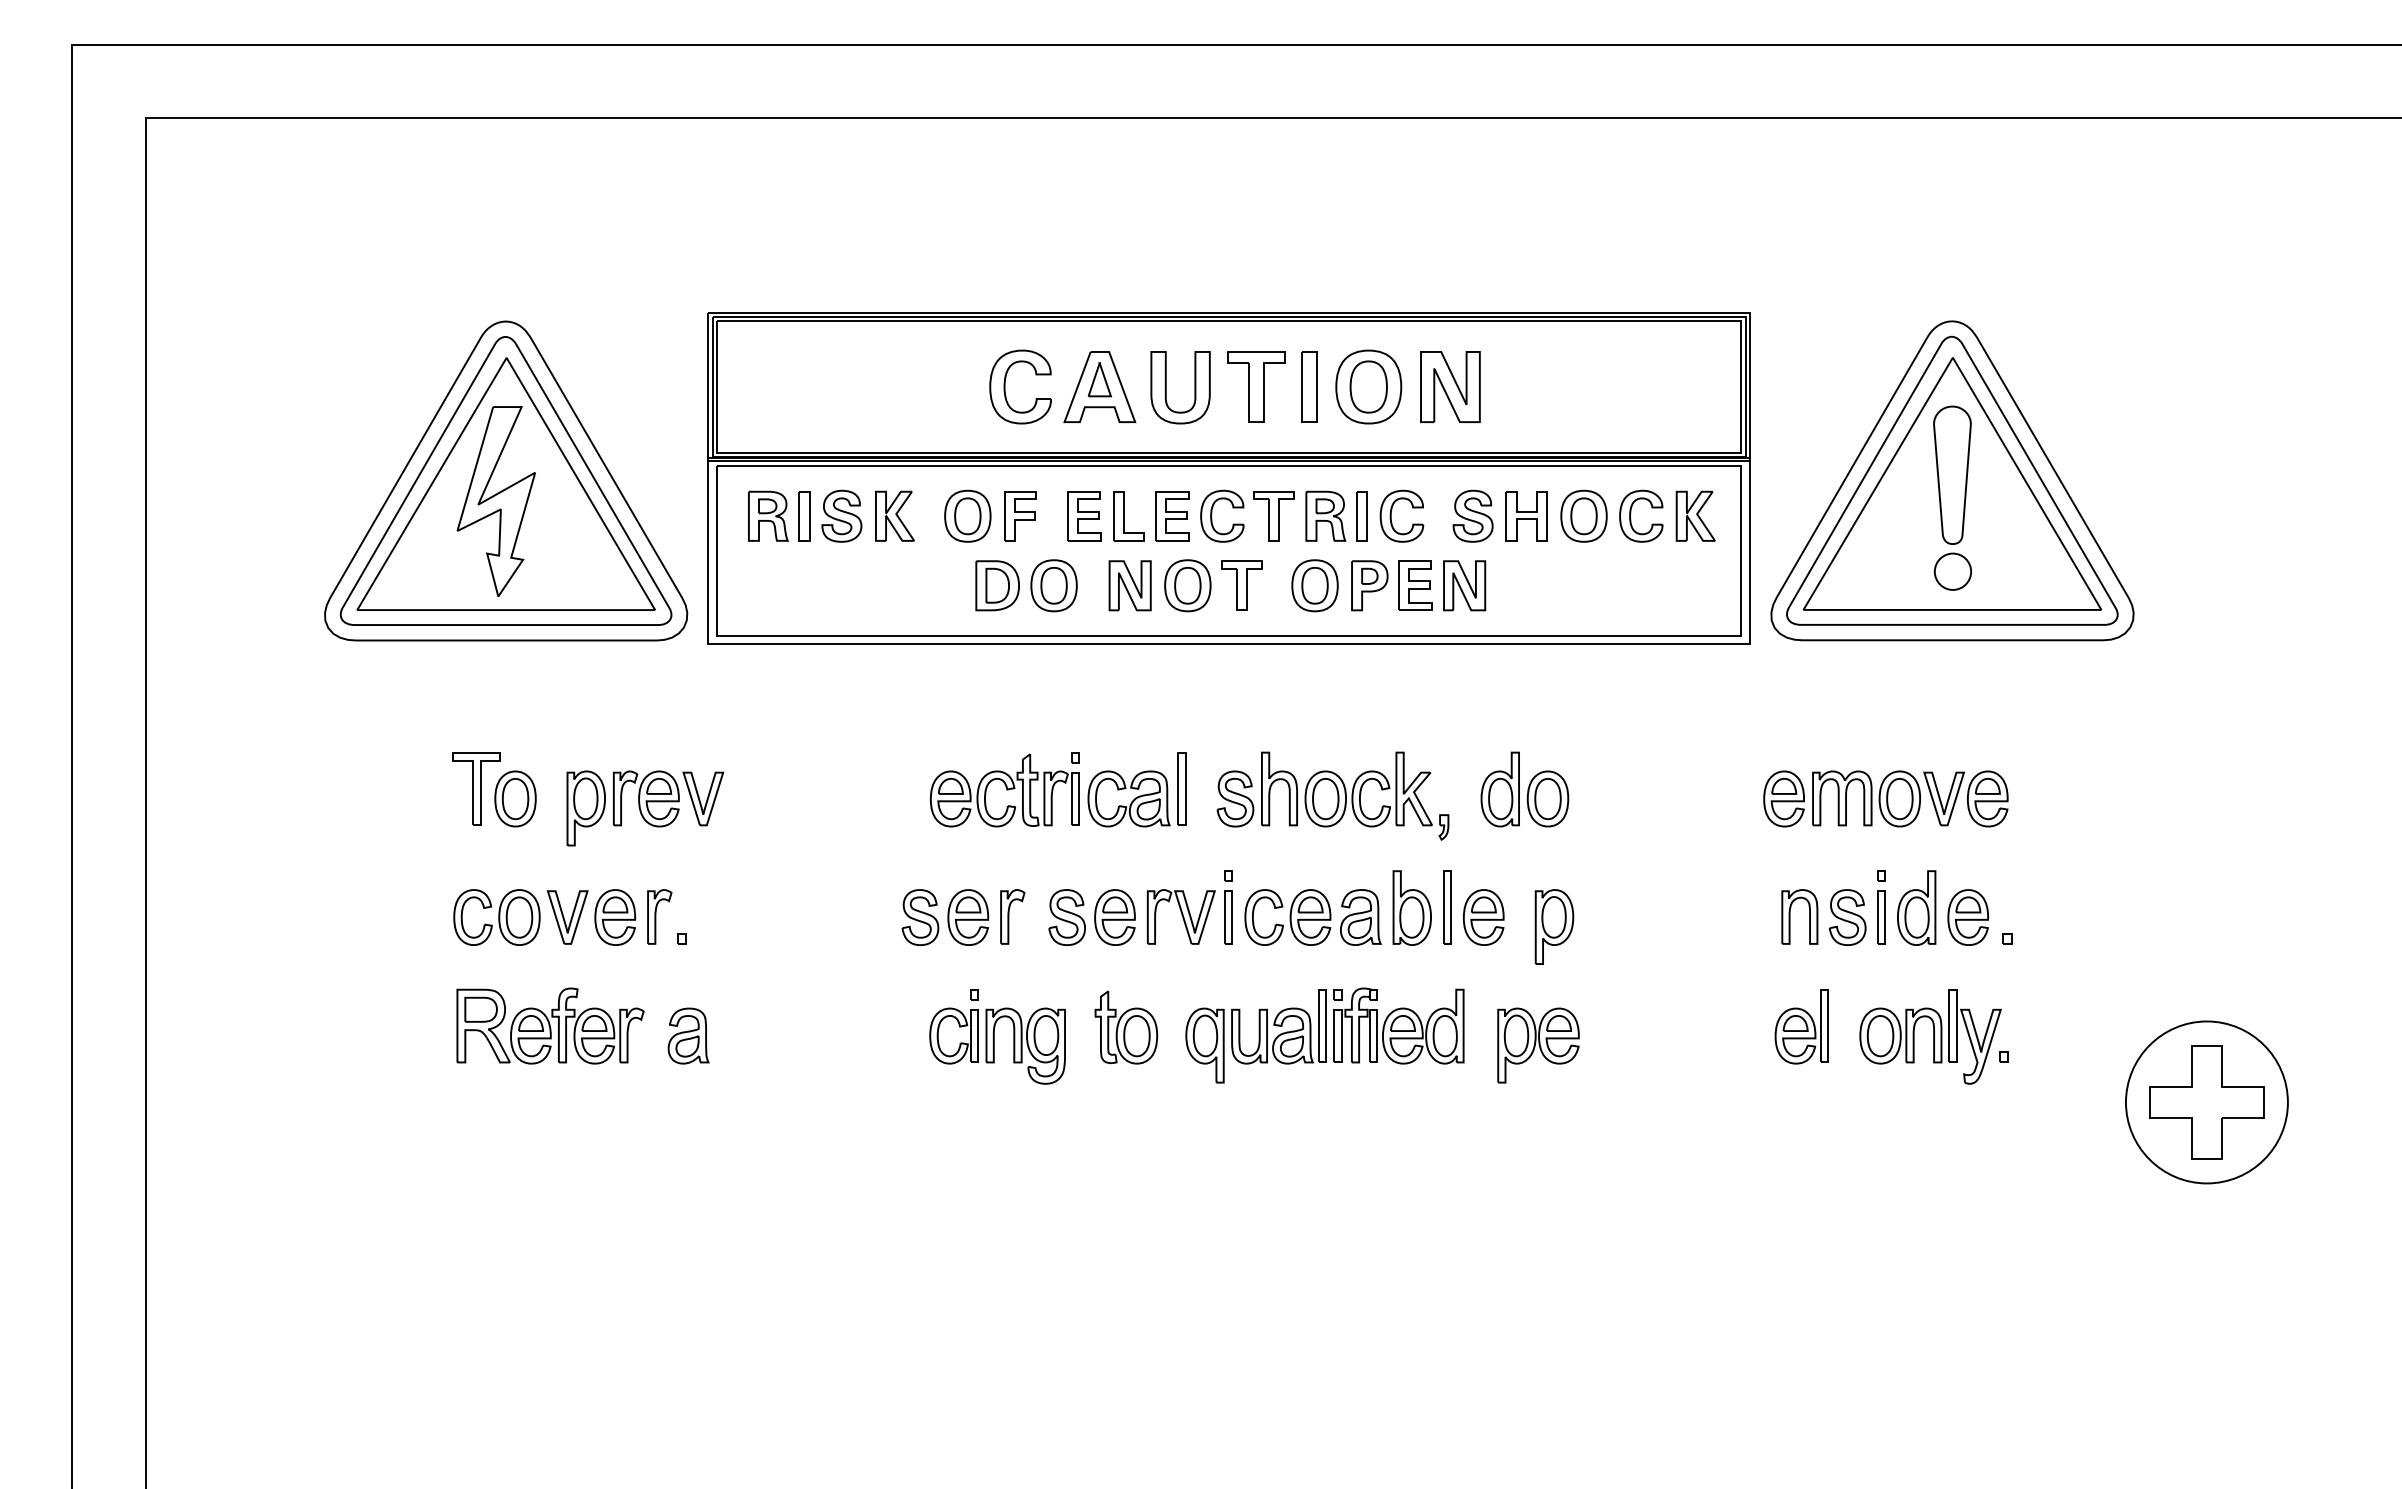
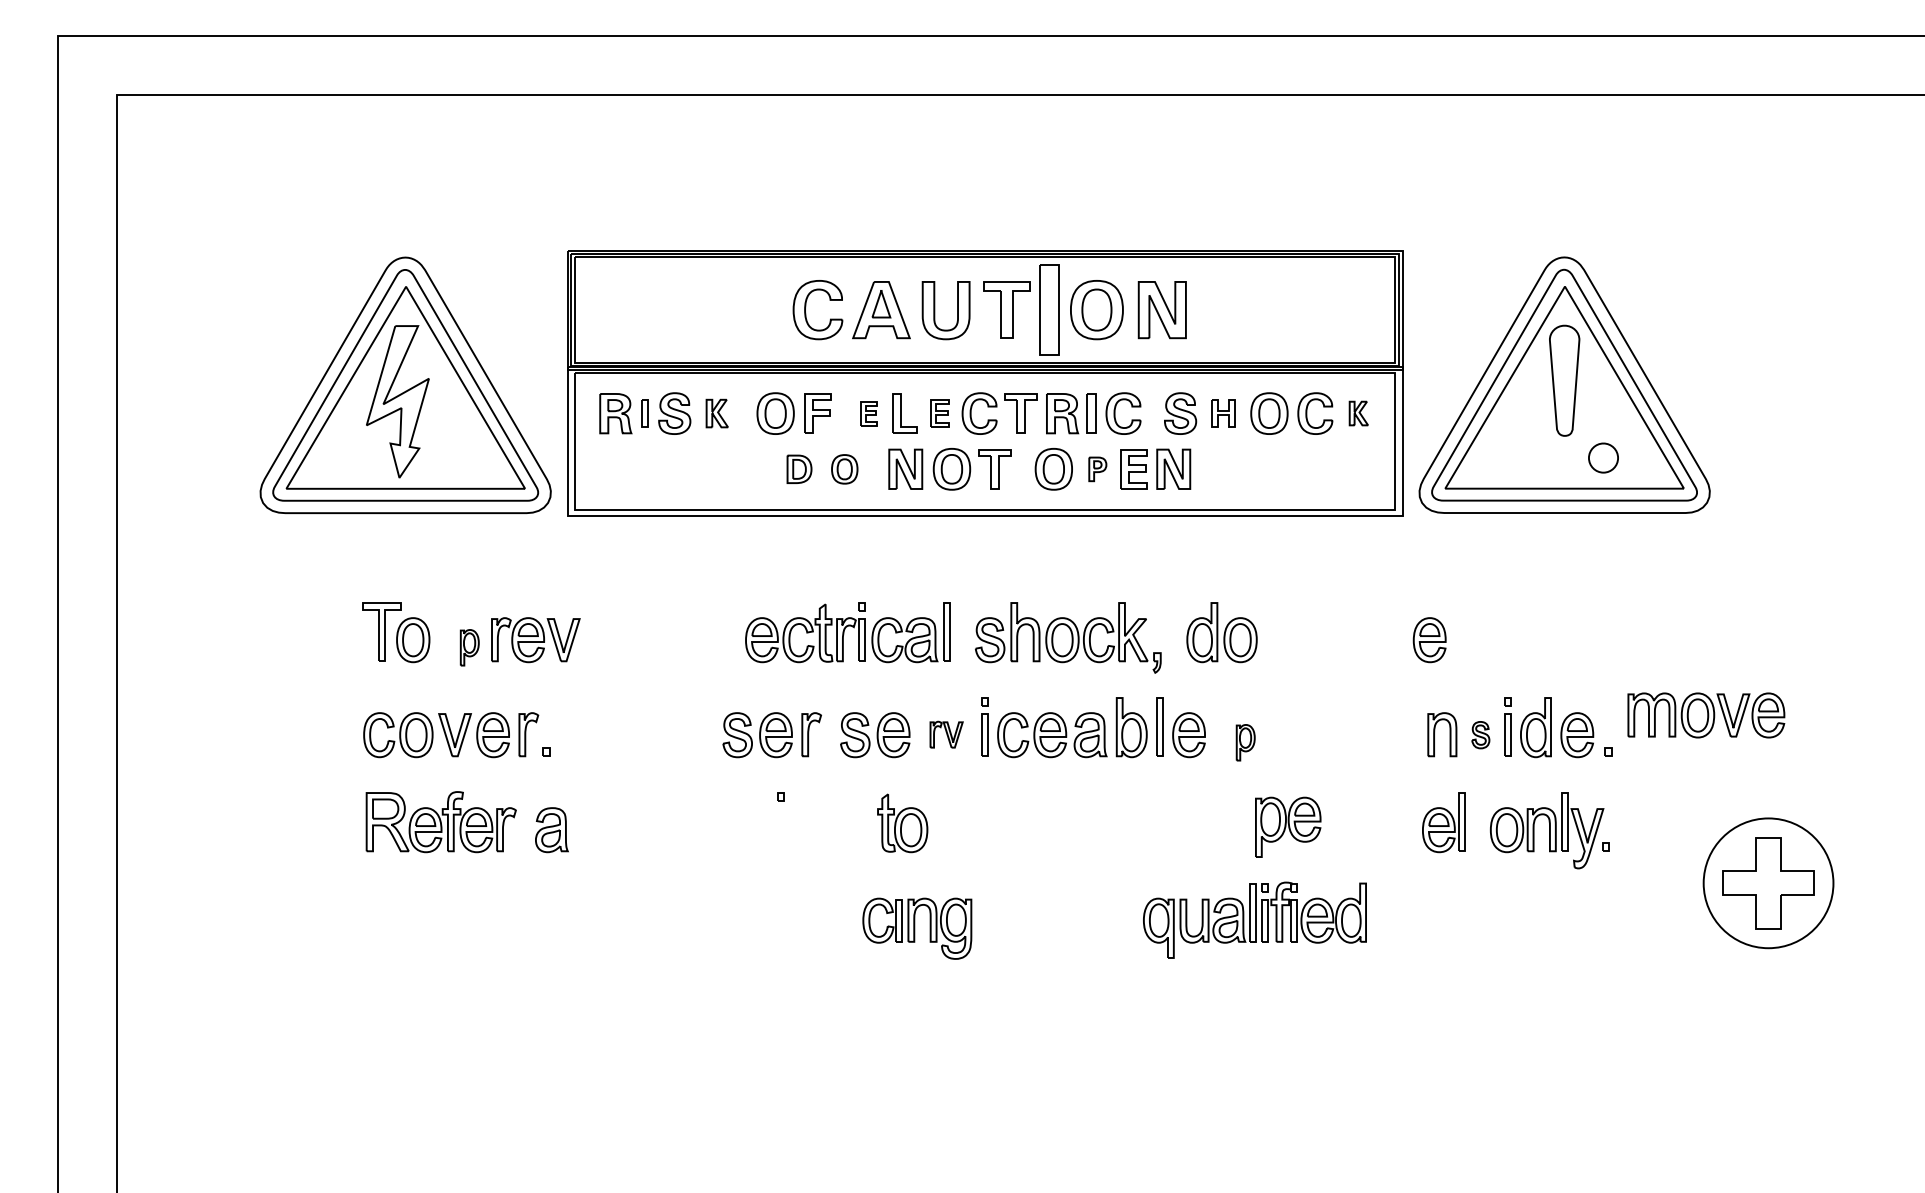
part: (1309, 386) -> (1049, 309), size x1.6
part: (894, 515) -> (716, 413), size x0.7
part: (1695, 515) -> (1358, 413), size x0.6
part: (804, 516) -> (644, 413), size x0.7
part: (1084, 516) -> (869, 413), size x0.6
part: (1172, 516) -> (939, 413), size x0.7
part: (1526, 516) -> (1223, 413), size x0.7
part: (1952, 571) -> (1603, 457), moved
part: (997, 585) -> (799, 469), size x0.7
part: (1053, 585) -> (844, 469), size x0.7
part: (1369, 585) -> (1097, 469), size x0.6
part: (1910, 798) -> (1706, 715), moved
part: (585, 808) -> (469, 647), size x0.6
part: (1180, 916) -> (946, 734), size x0.6
part: (1847, 917) -> (1480, 735), size x0.6
part: (1554, 926) -> (1245, 742), size x0.6
part: (1324, 1035) -> (1254, 920), moved
part: (997, 1045) -> (917, 928), moved
part: (1538, 1045) -> (1288, 827), moved

